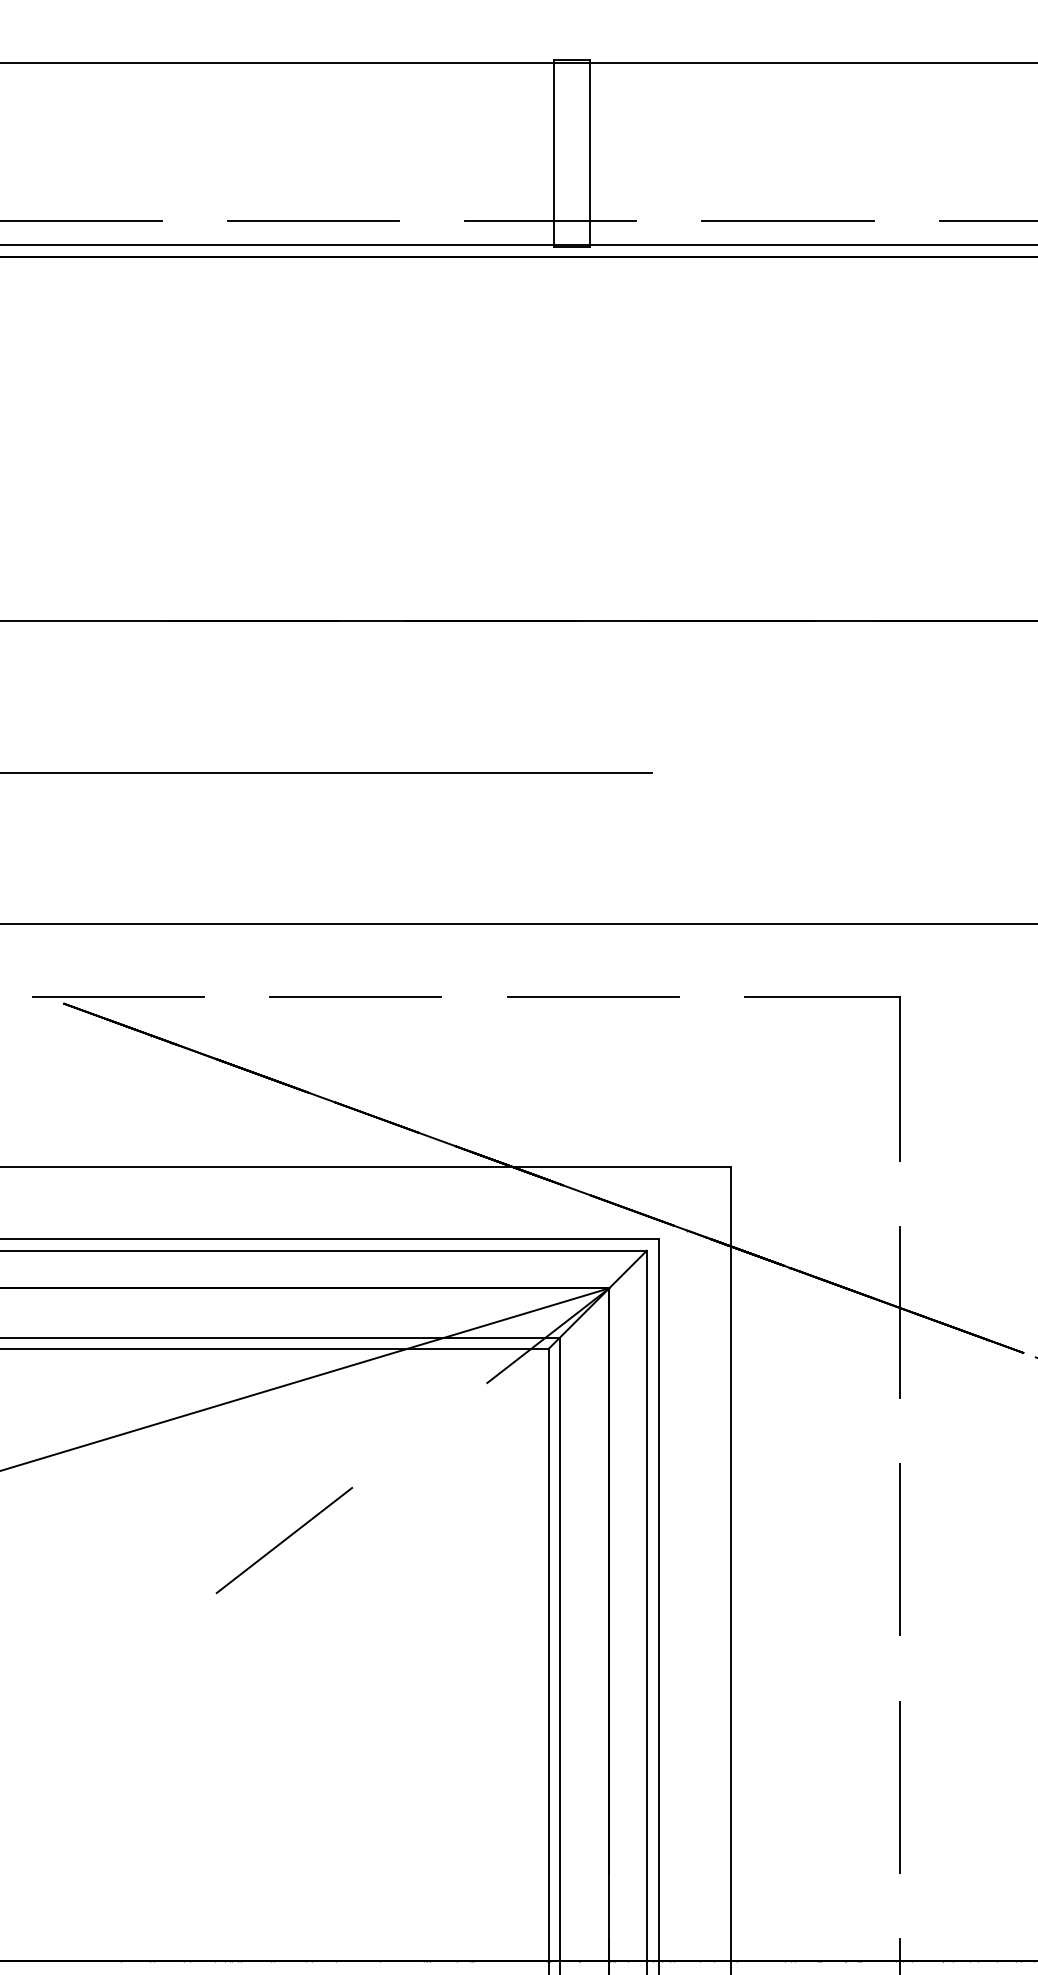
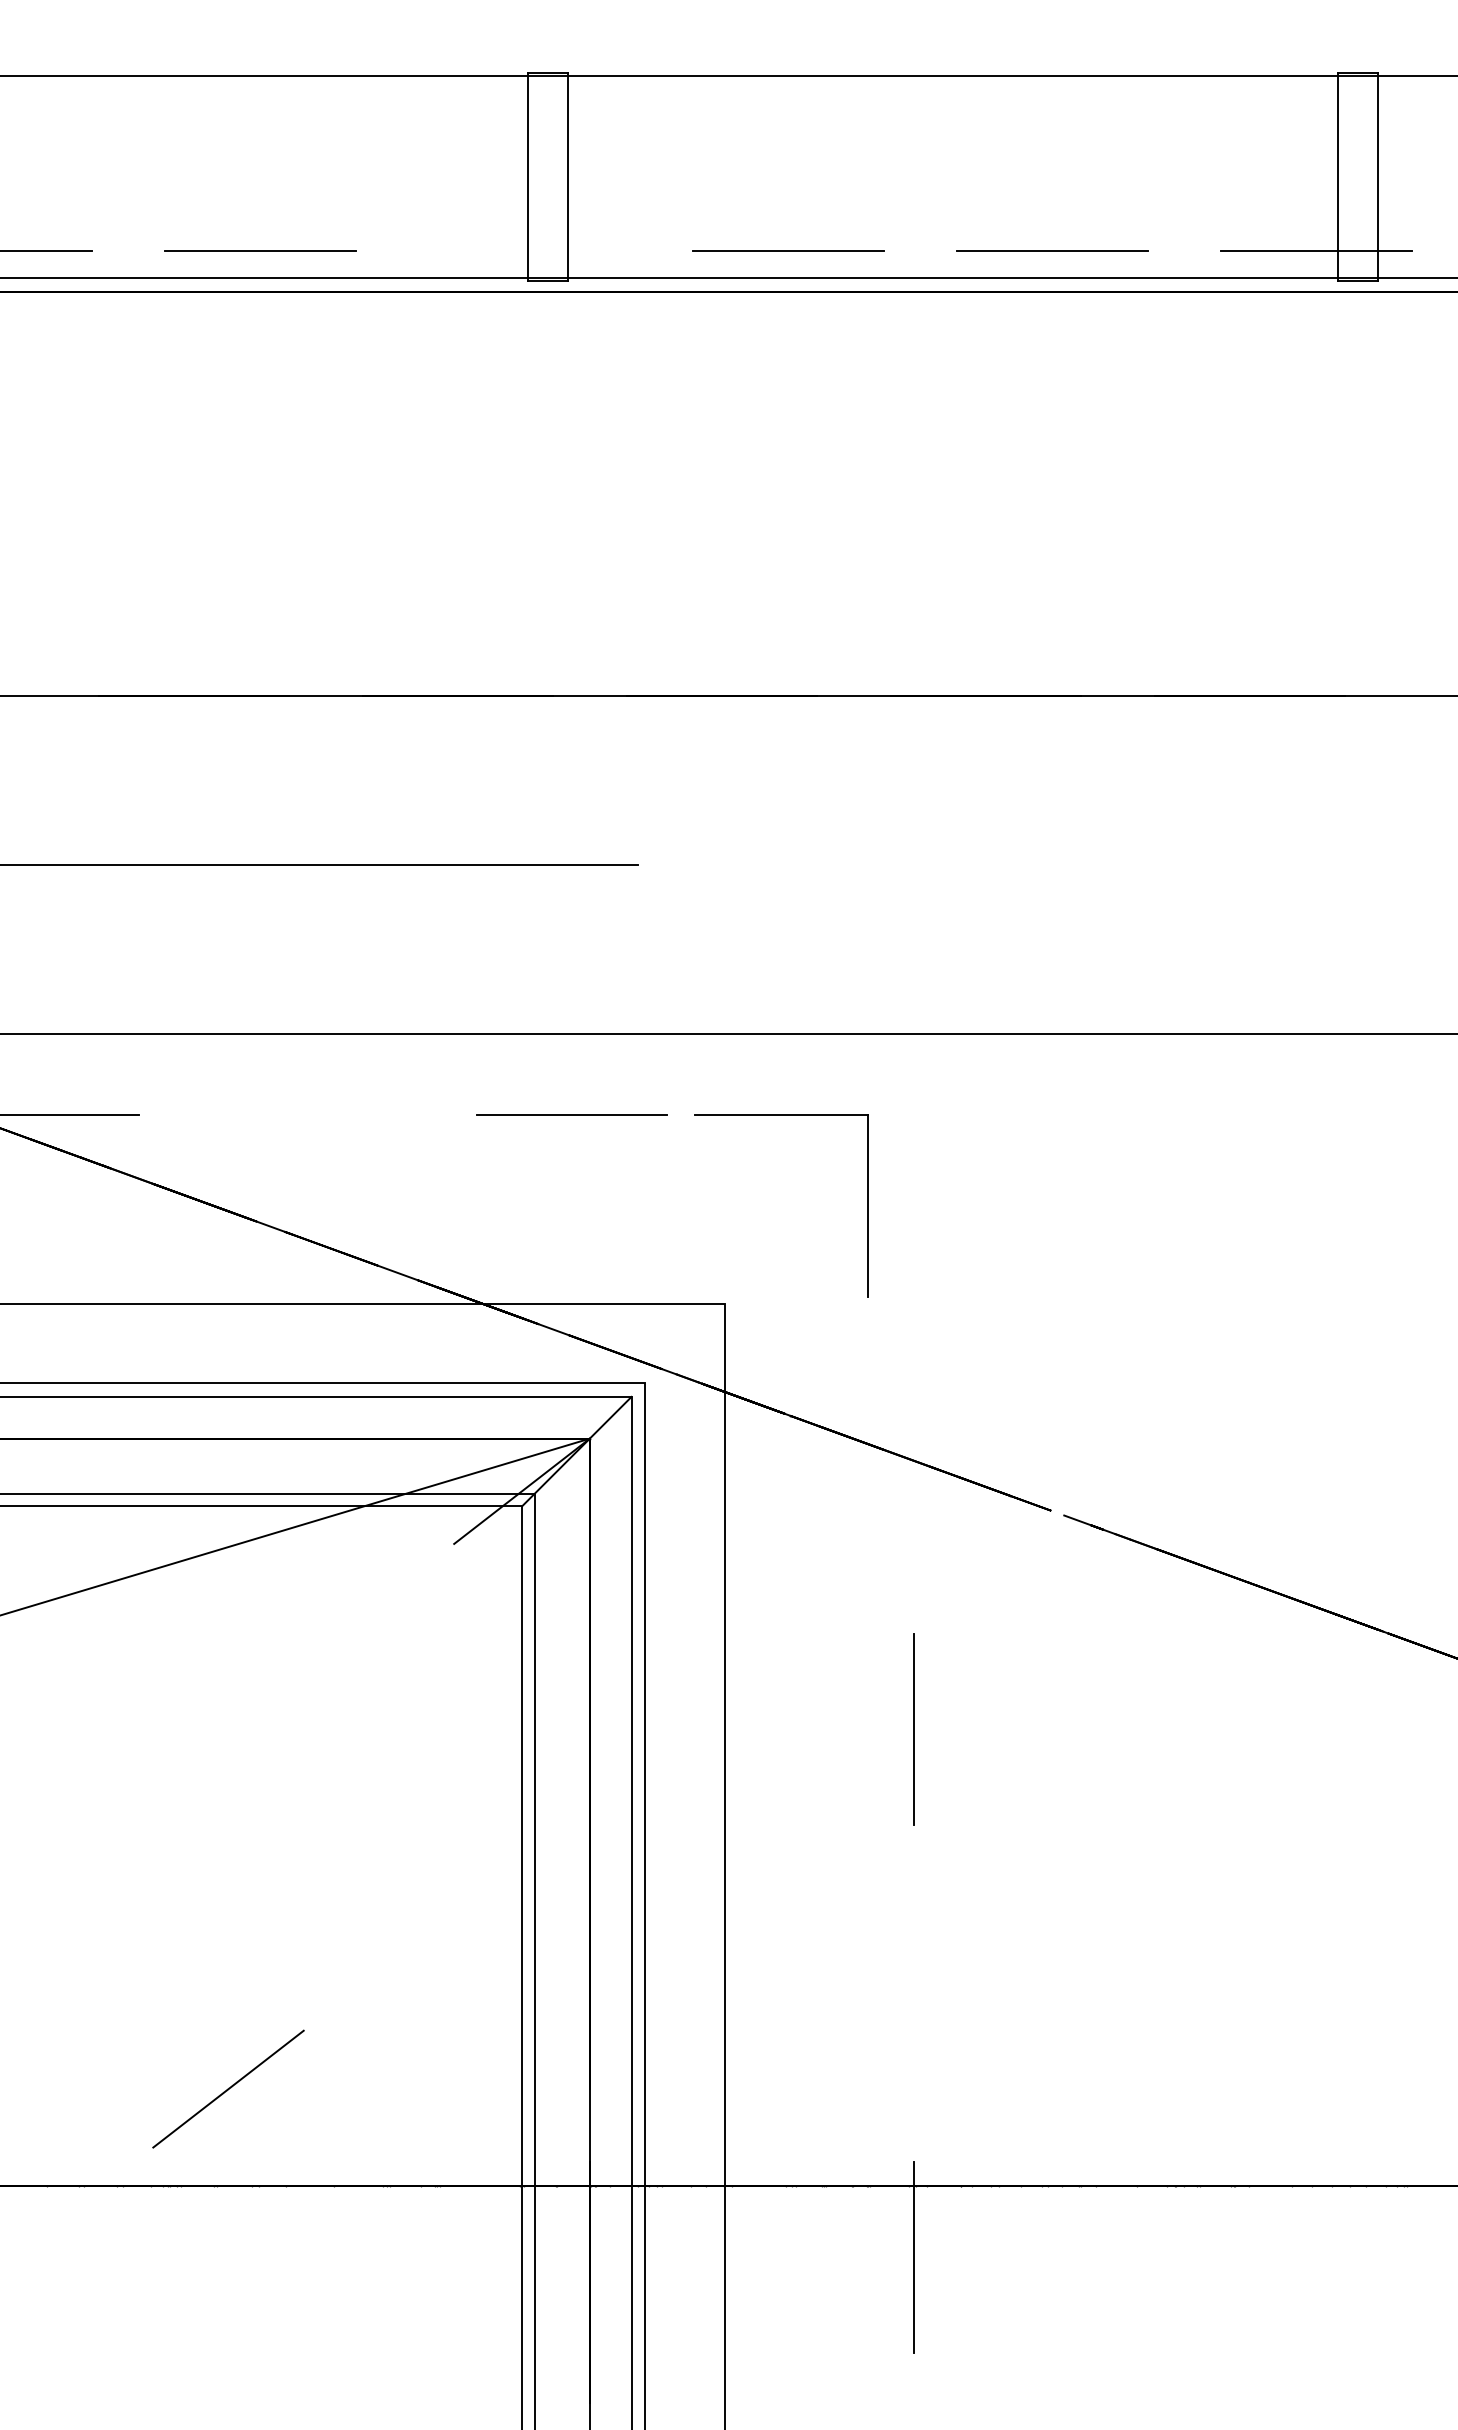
line: (550, 220) -> (524, 251), removed
line: (355, 996) -> (307, 1114), removed
part: (900, 1078) -> (867, 1205), moved
line: (900, 1312) -> (913, 1465), removed
line: (284, 1539) -> (228, 2088), moved
line: (900, 1787) -> (913, 1993), removed

